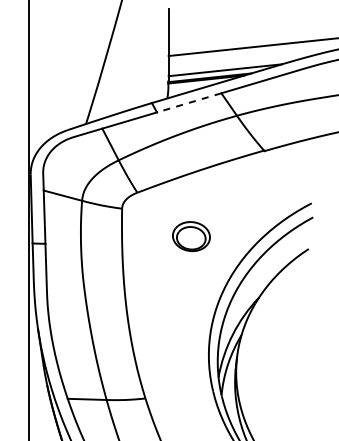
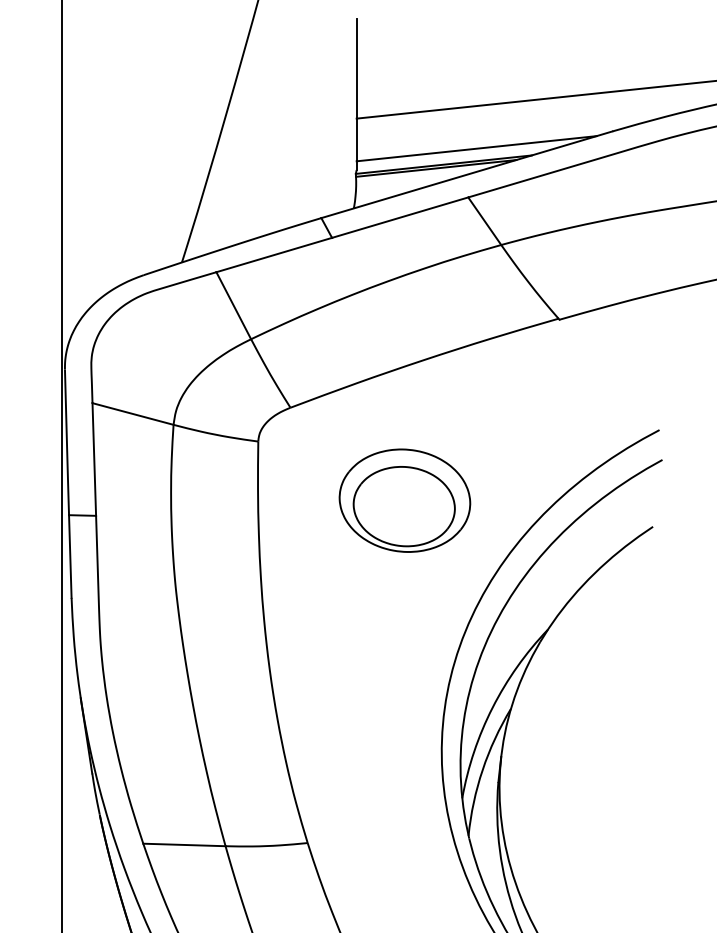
line: (189, 102) -> (400, 216), dashed -> solid
part: (191, 236) -> (405, 500), size x1.67

